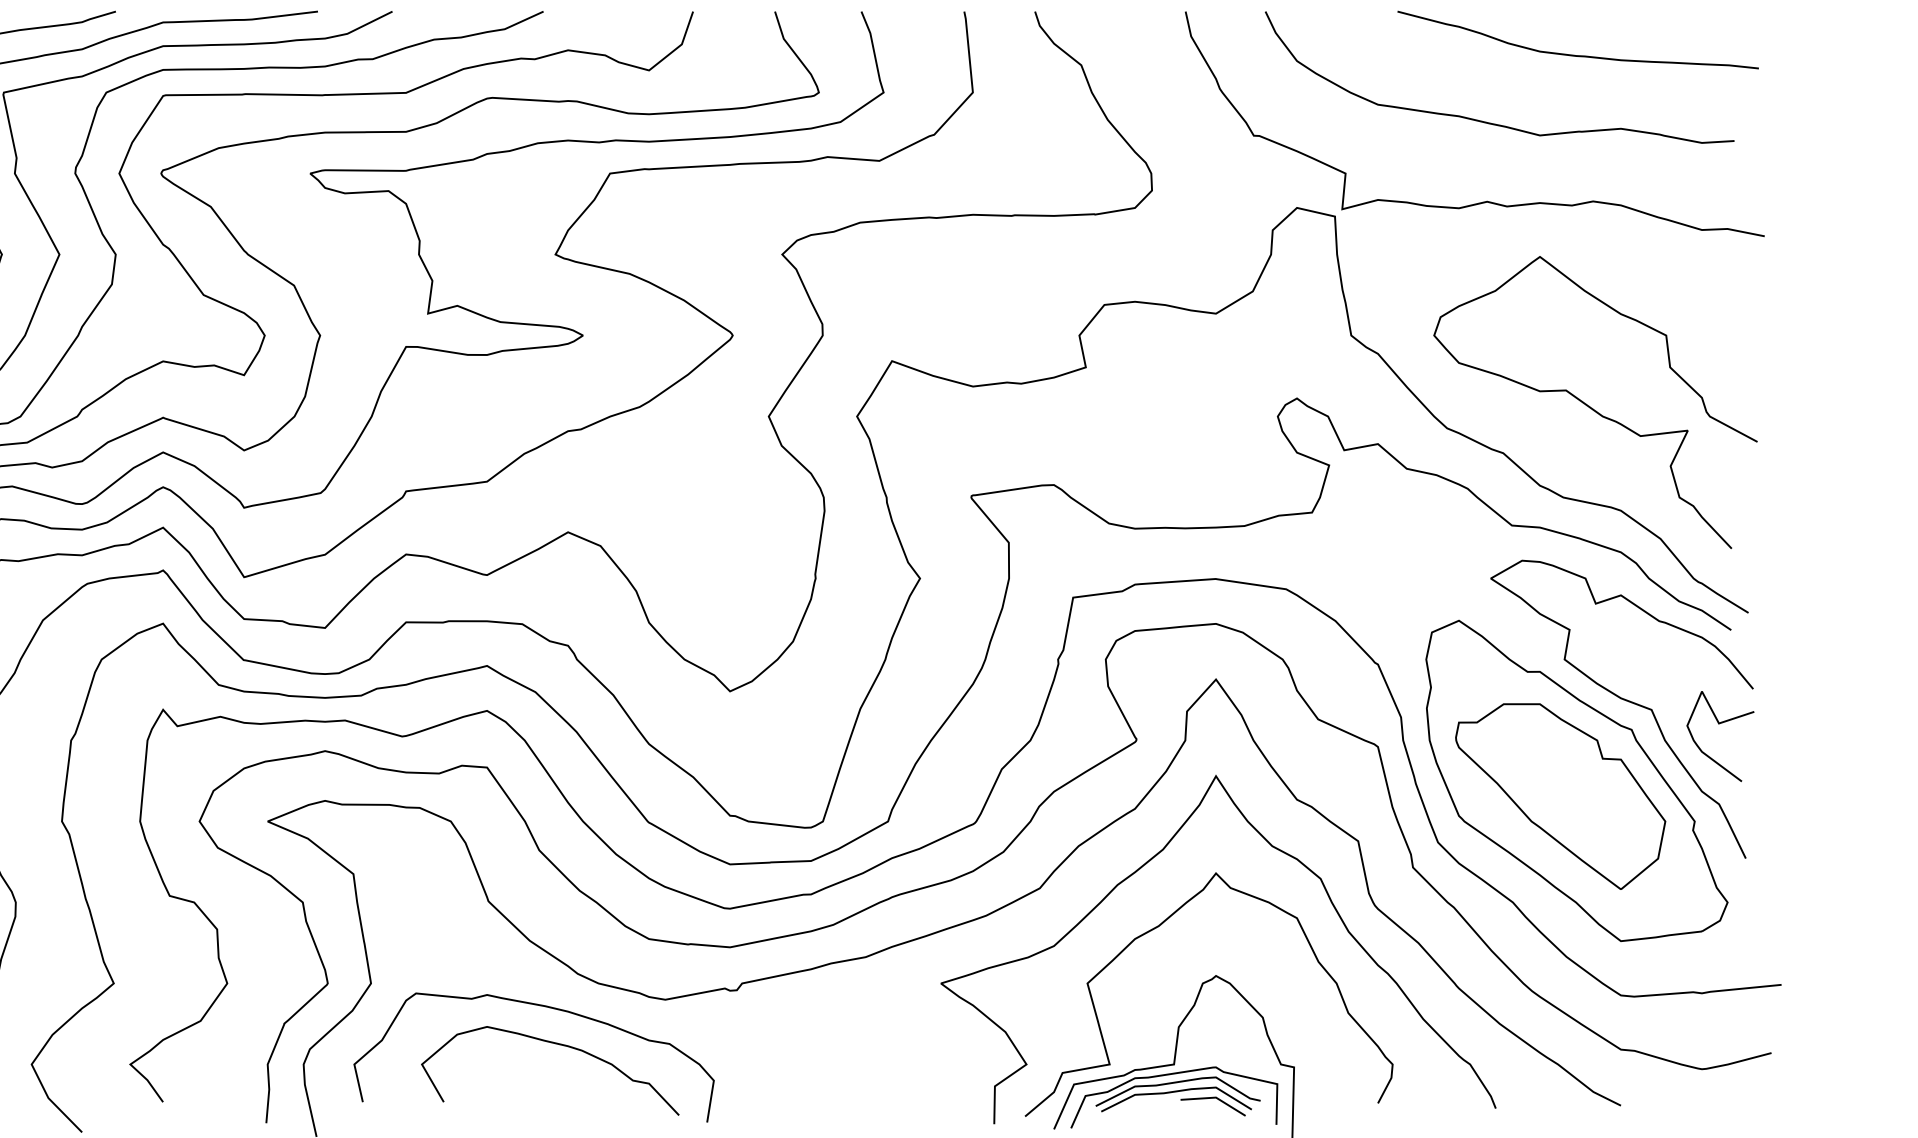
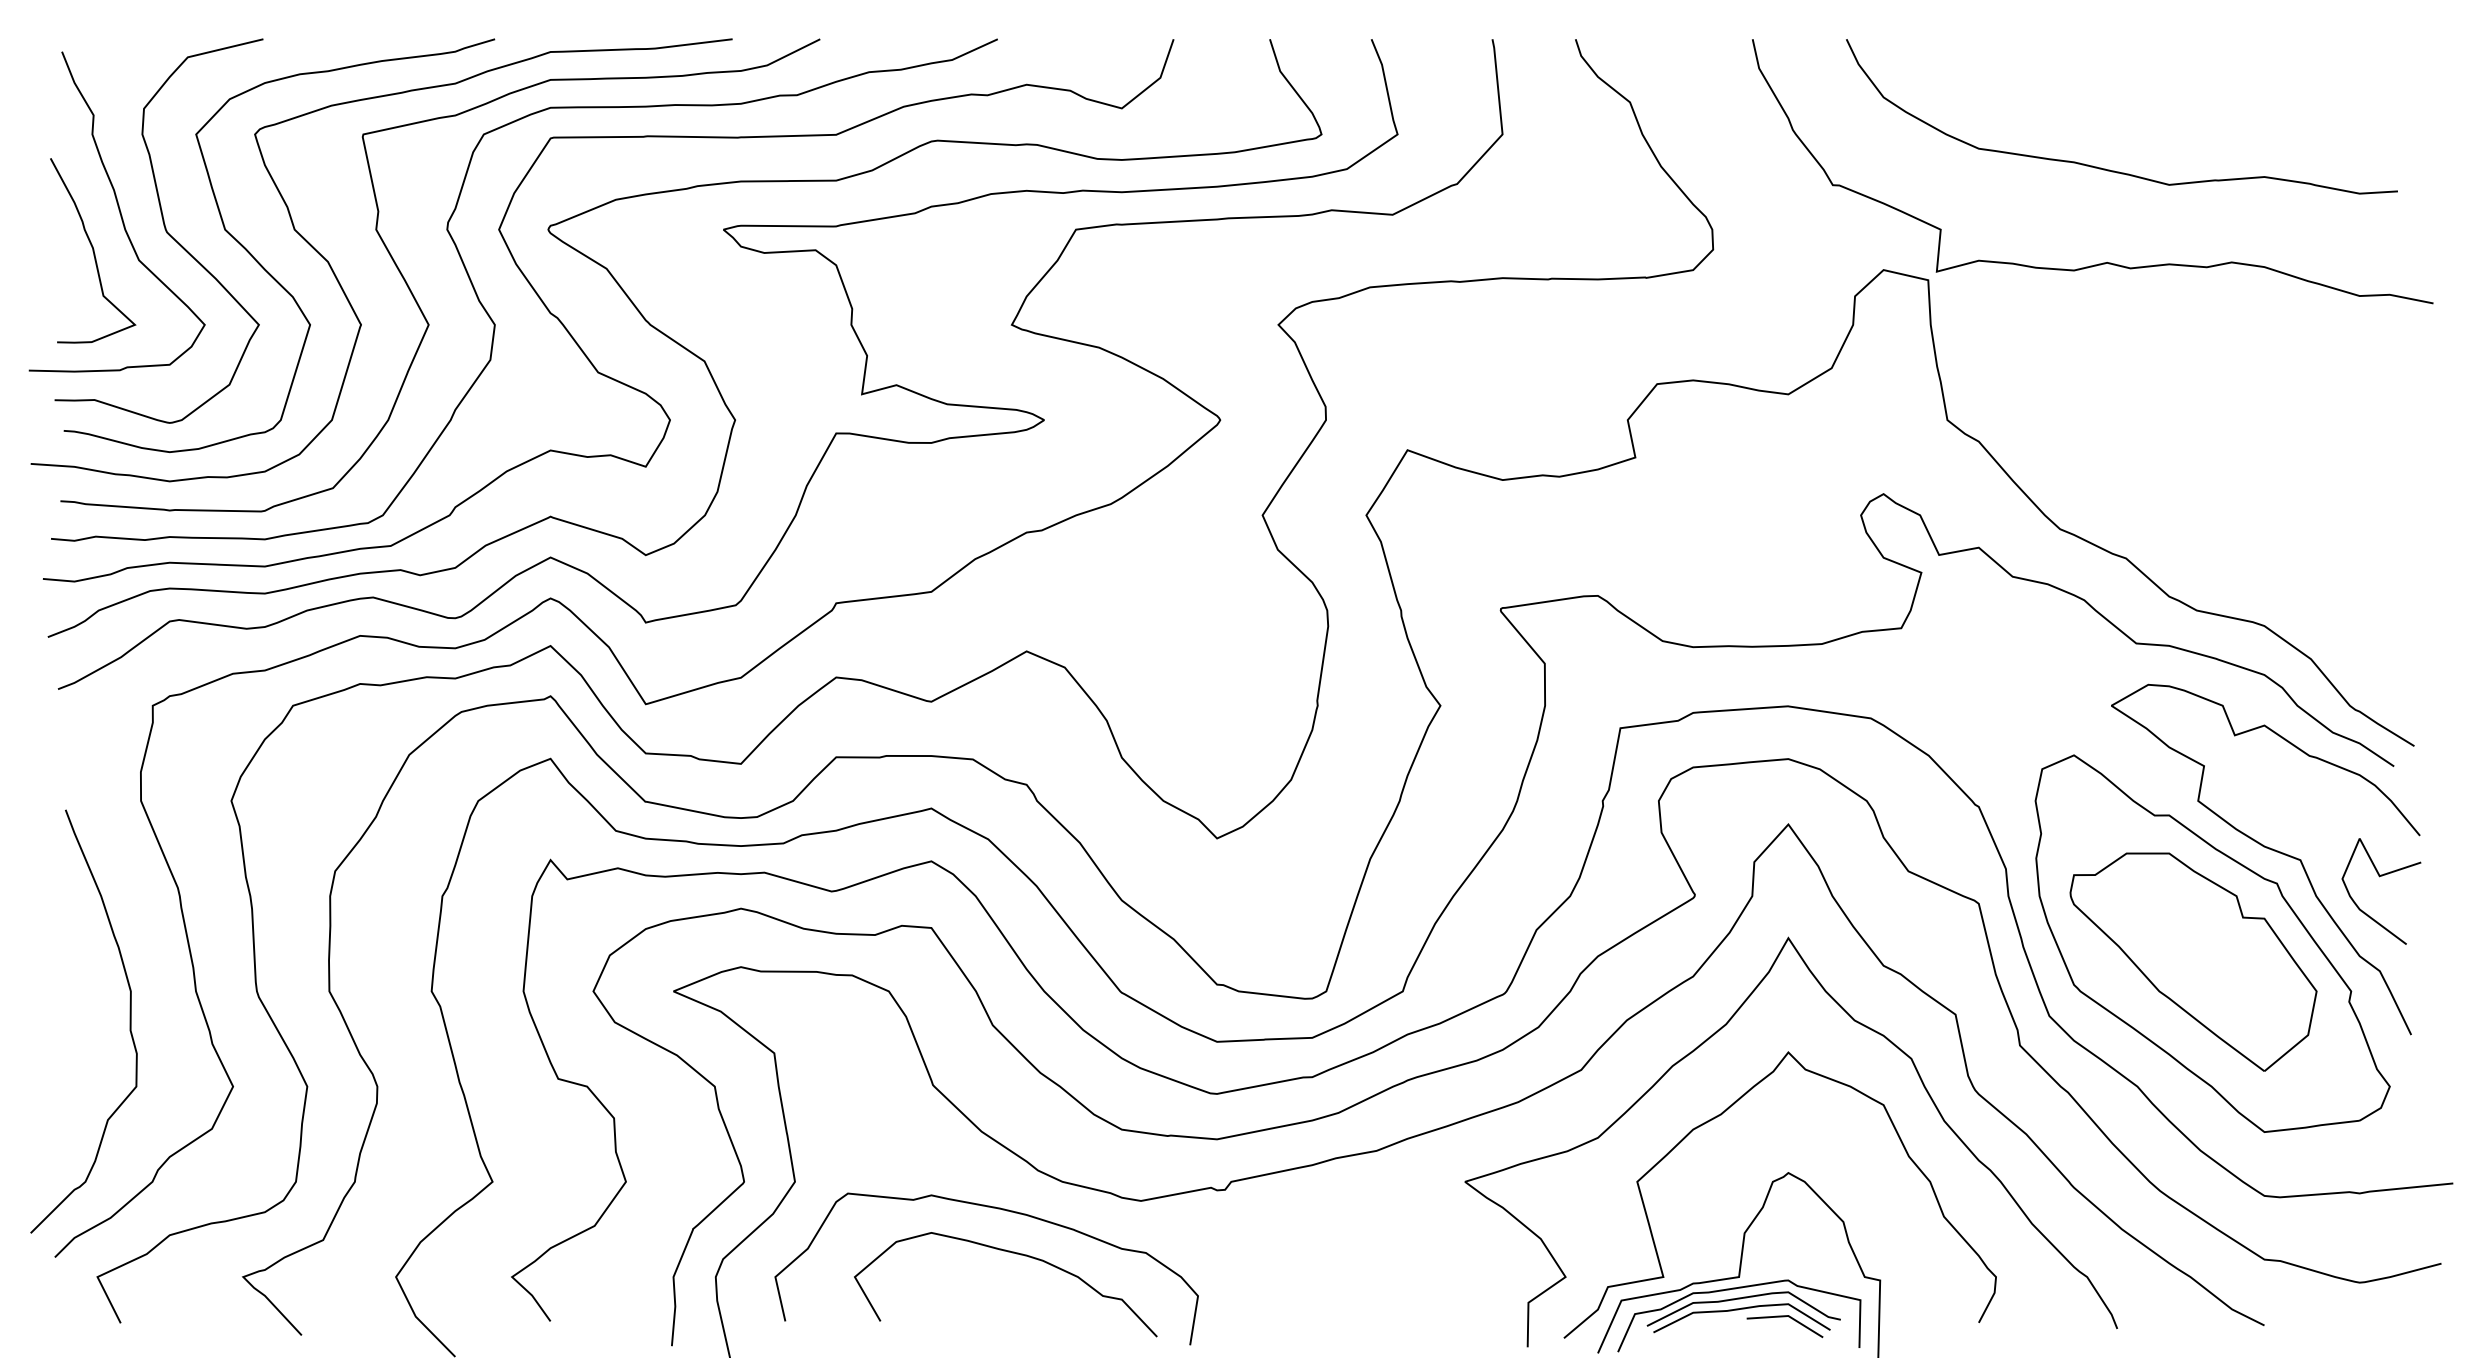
curve: (1577, 55) -> (2213, 90), removed
curve: (1592, 408) -> (2231, 505), removed

